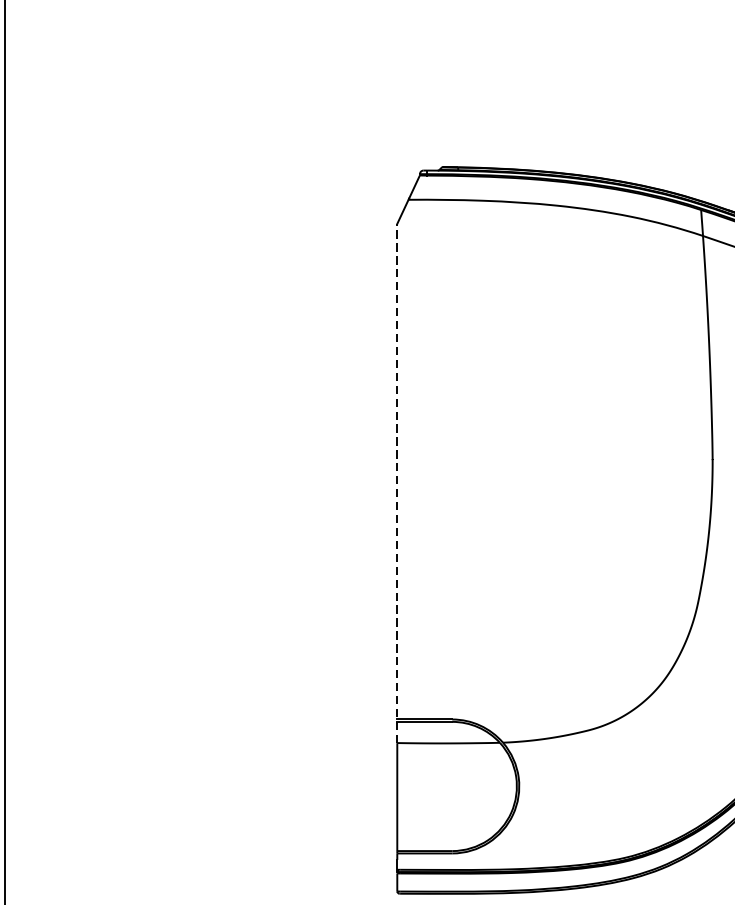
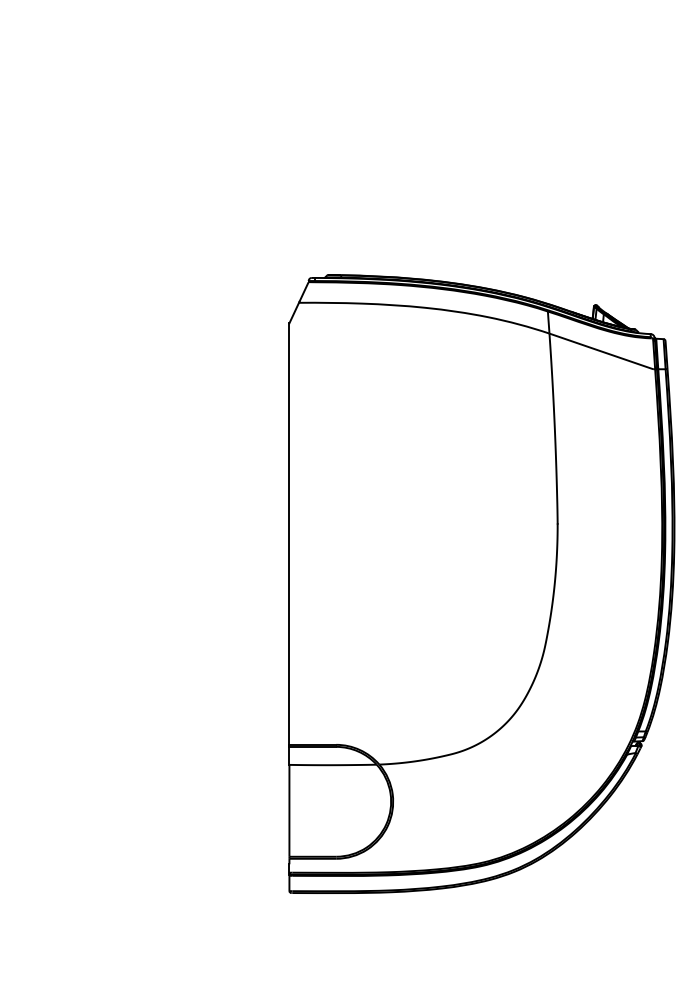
line: (397, 483) -> (289, 544), dashed -> solid

